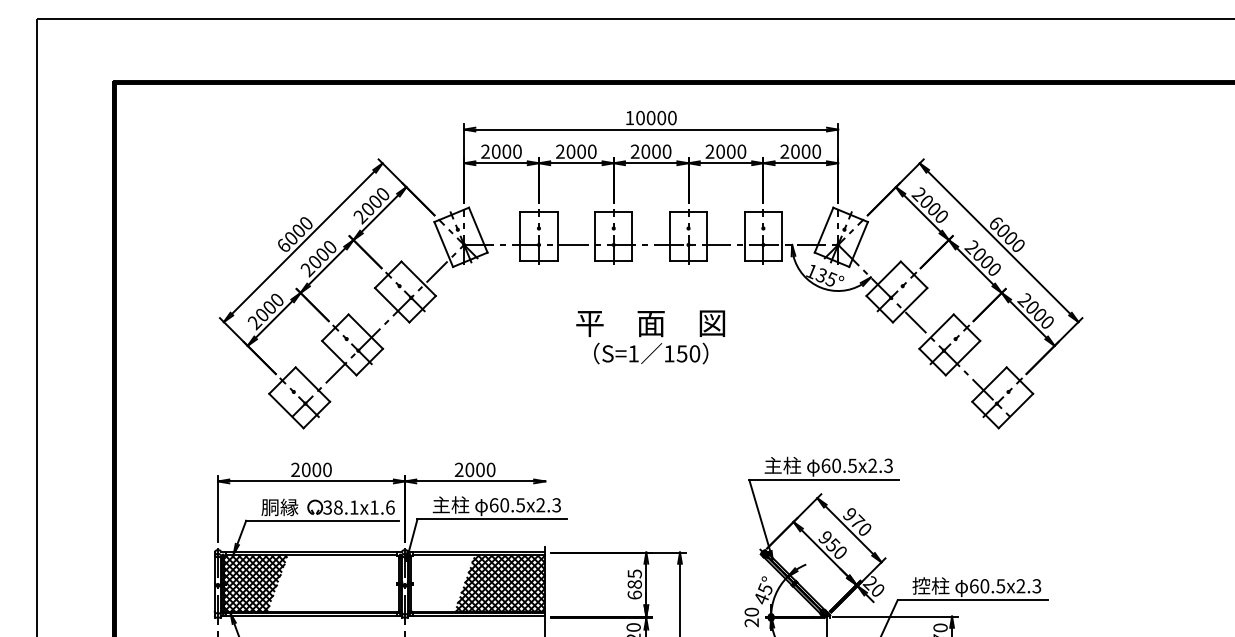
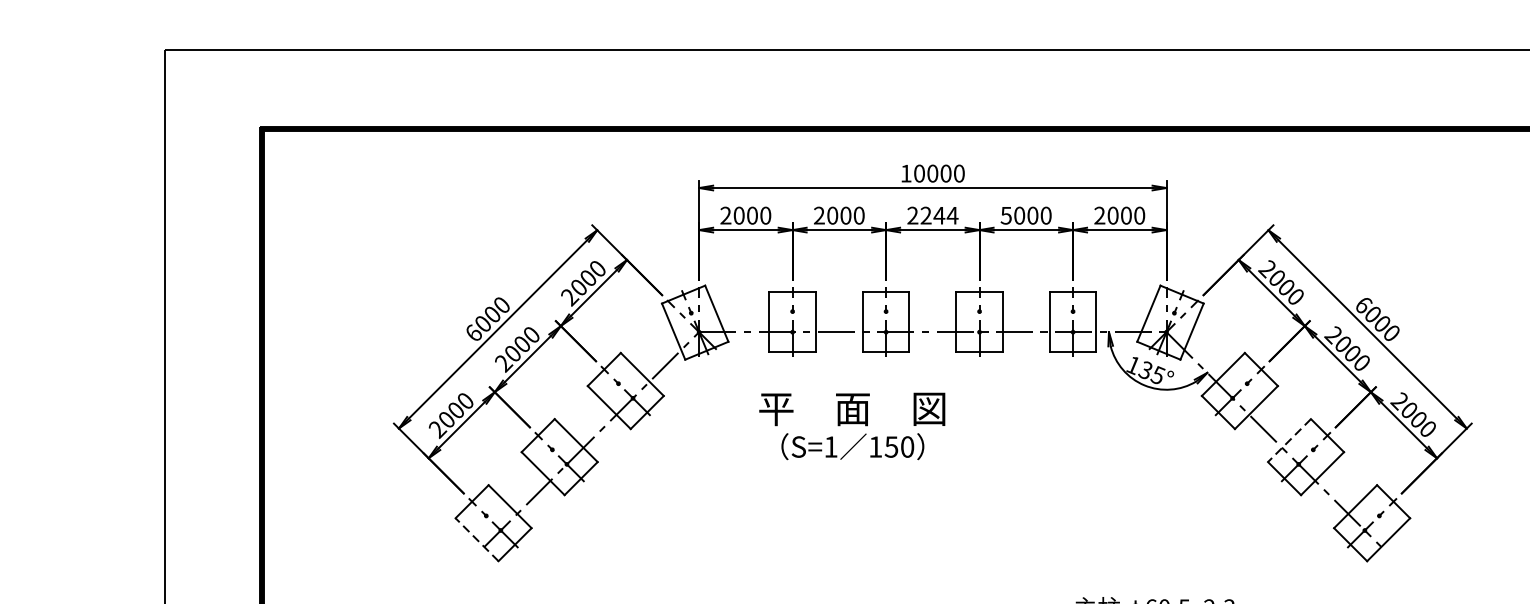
text: (656, 151) -> (939, 215), 2000 -> 2244
text: (709, 151) -> (1005, 215), 2000 -> 5000
line: (936, 332) -> (1289, 441), solid -> dashed
text: (650, 337) -> (852, 426), moved
line: (286, 410) -> (477, 539), solid -> dashed

